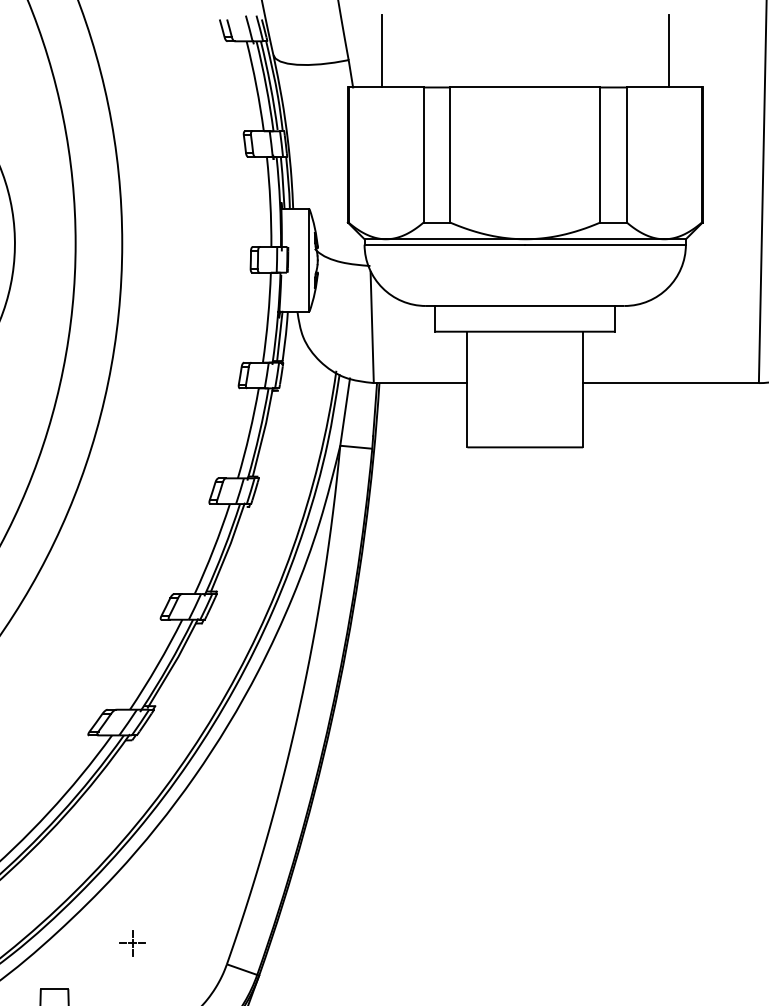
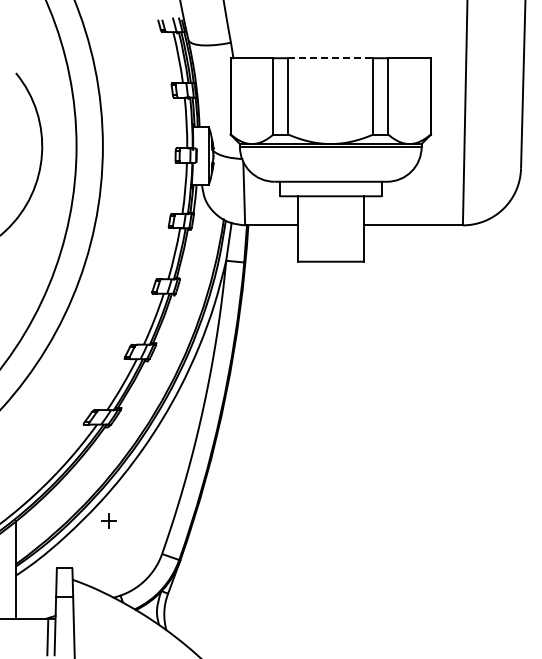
line: (381, 50) -> (249, 37), removed
line: (667, 50) -> (411, 37), removed
line: (526, 87) -> (331, 58), solid -> dashed
part: (132, 942) -> (108, 520), moved

